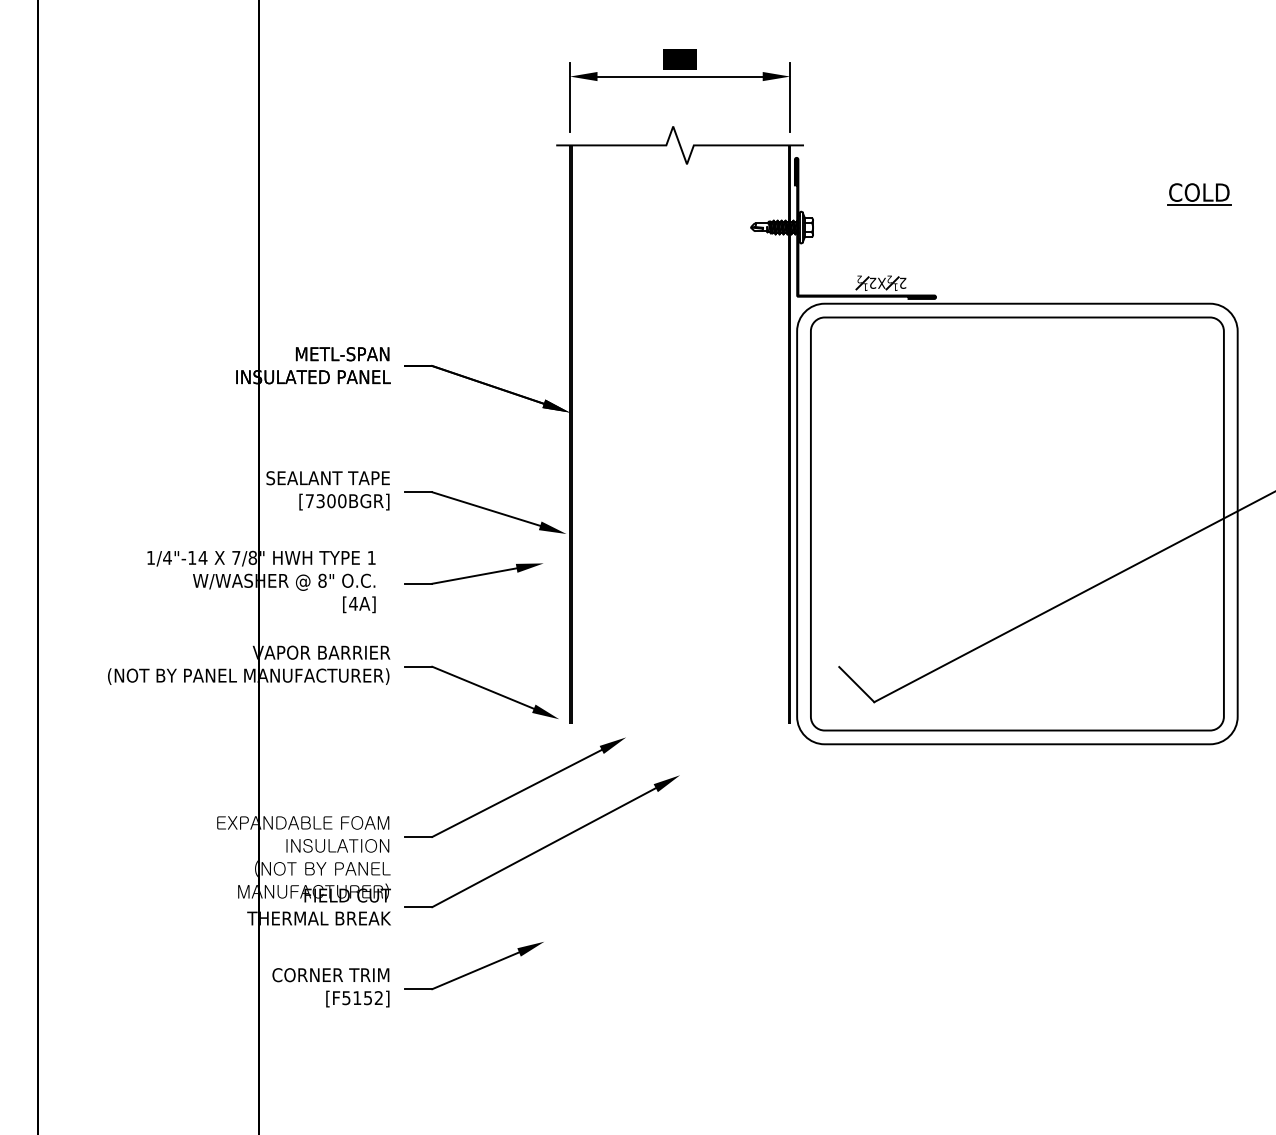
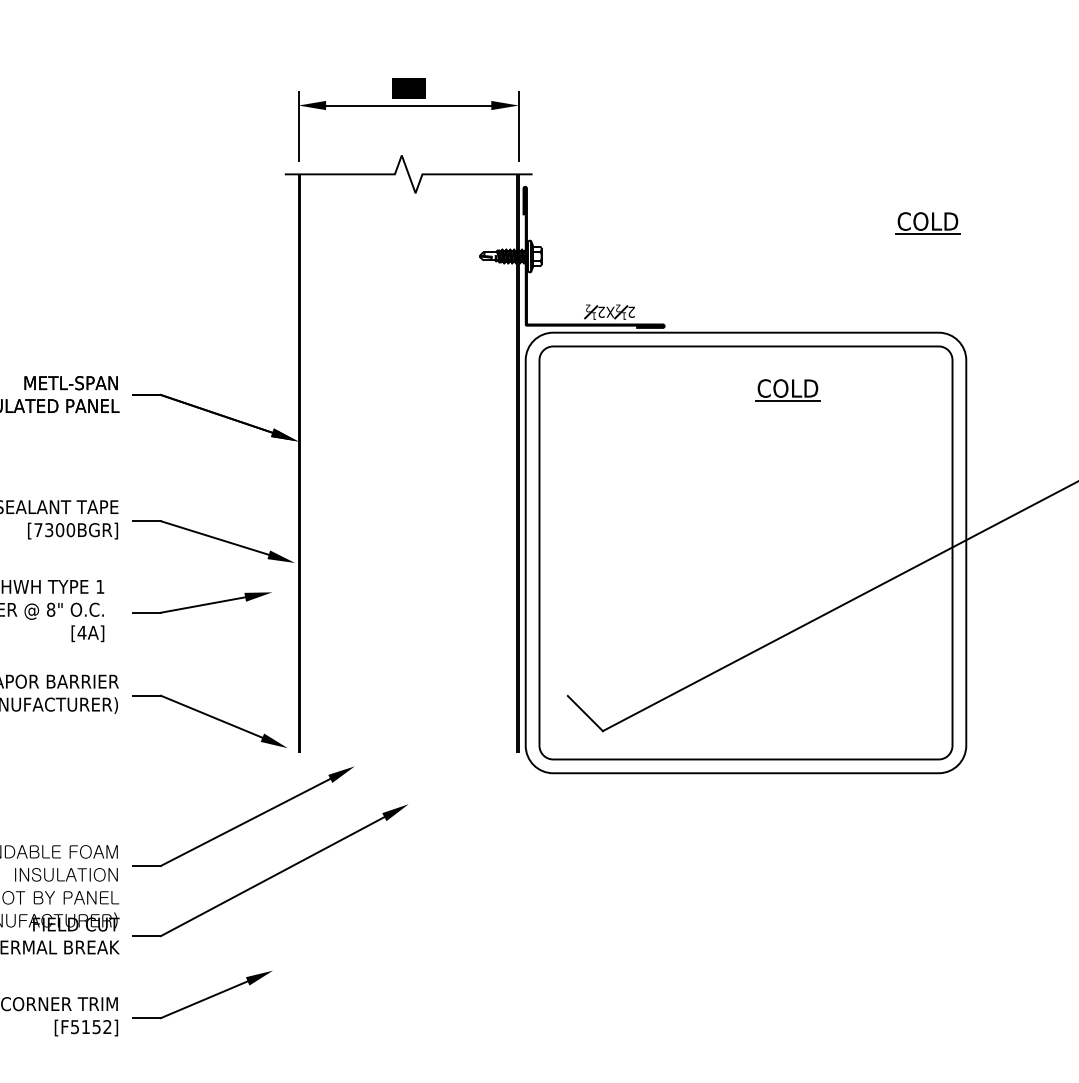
part: (1059, 361) -> (788, 390), added

